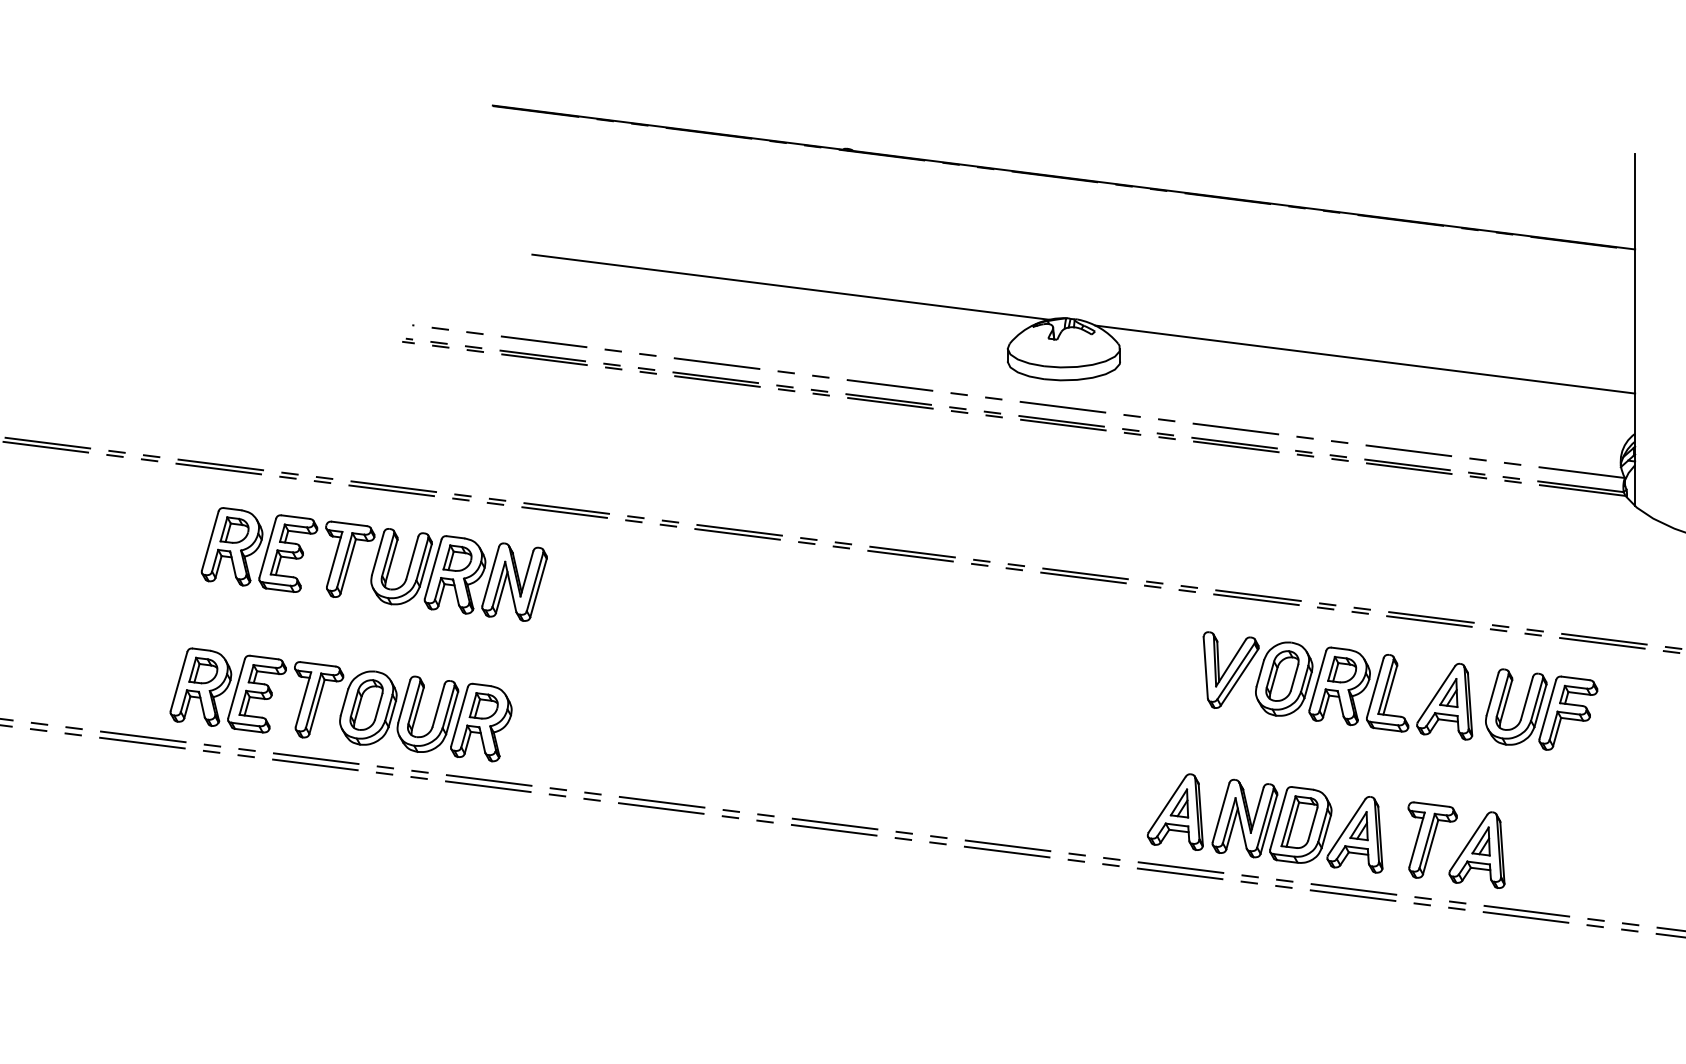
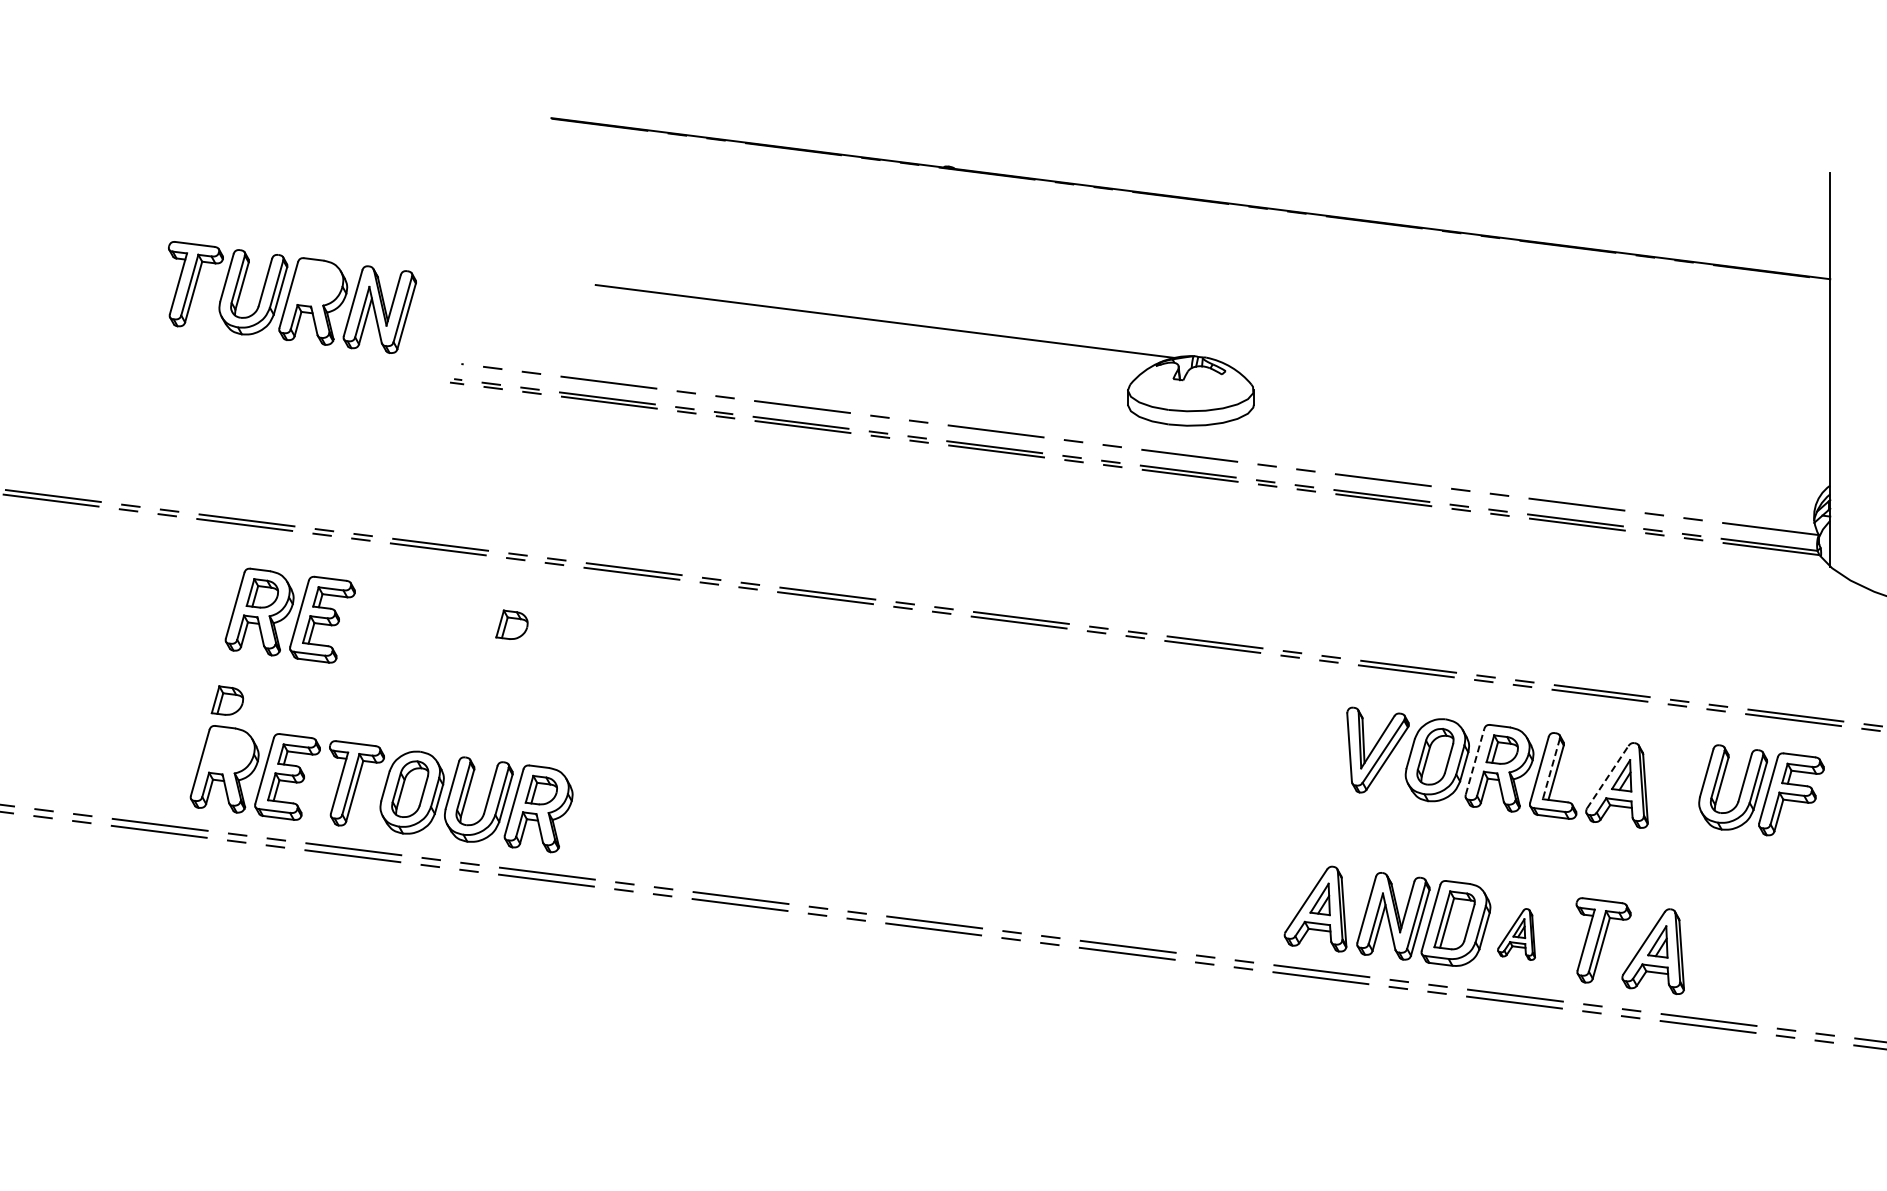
line: (1365, 359) -> (1528, 402), removed
part: (436, 571) -> (292, 297), moved
part: (203, 670) -> (227, 700), moved
line: (1318, 680) -> (1475, 761), solid -> dashed
line: (1386, 687) -> (1551, 769), solid -> dashed
line: (1437, 693) -> (1608, 776), solid -> dashed
part: (1541, 709) -> (1761, 790), moved
part: (1354, 834) -> (1516, 934), size x0.6

